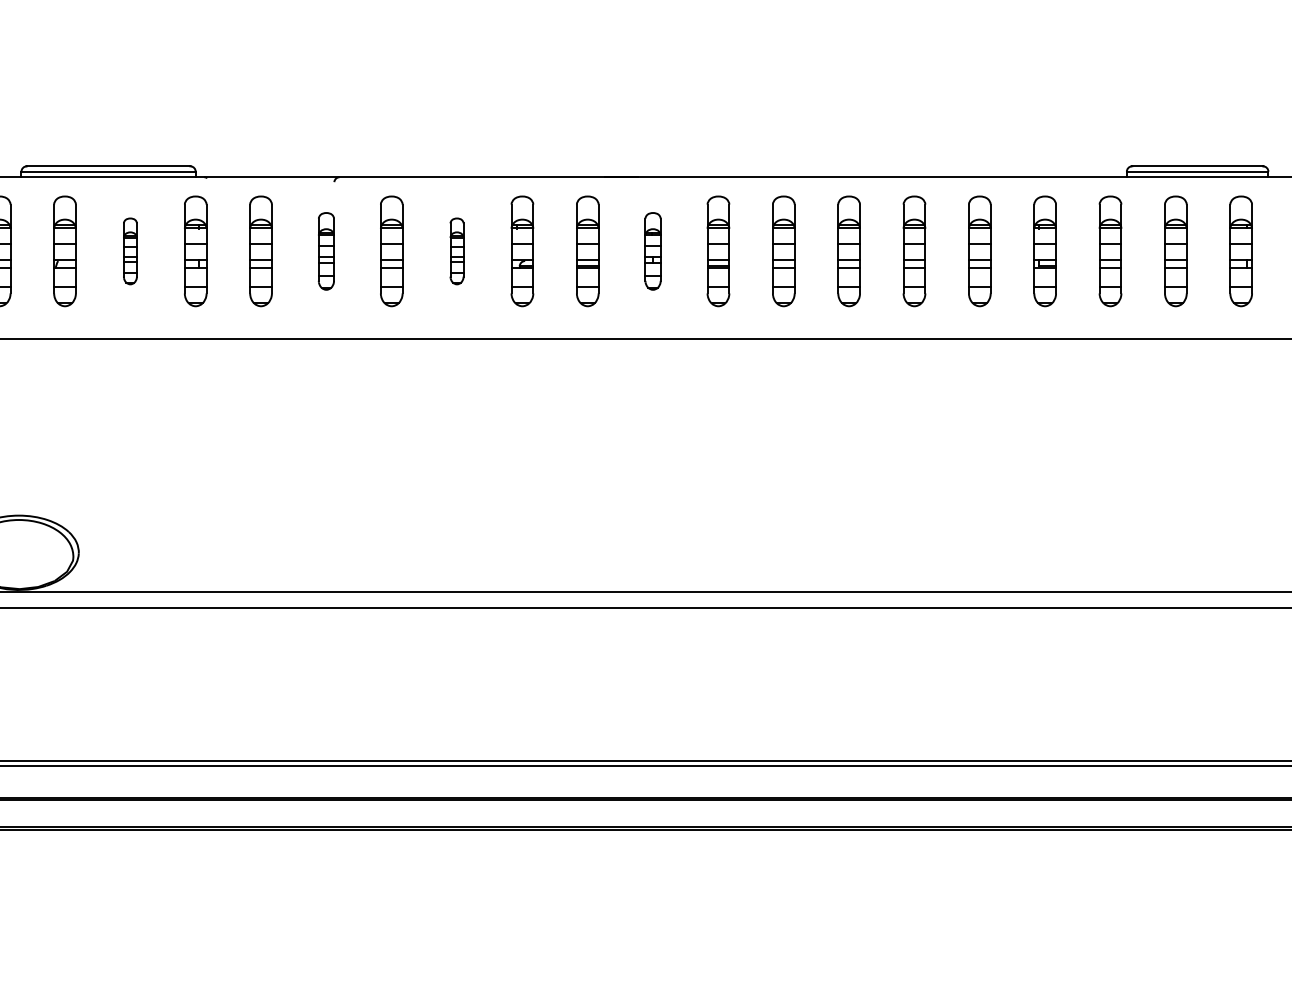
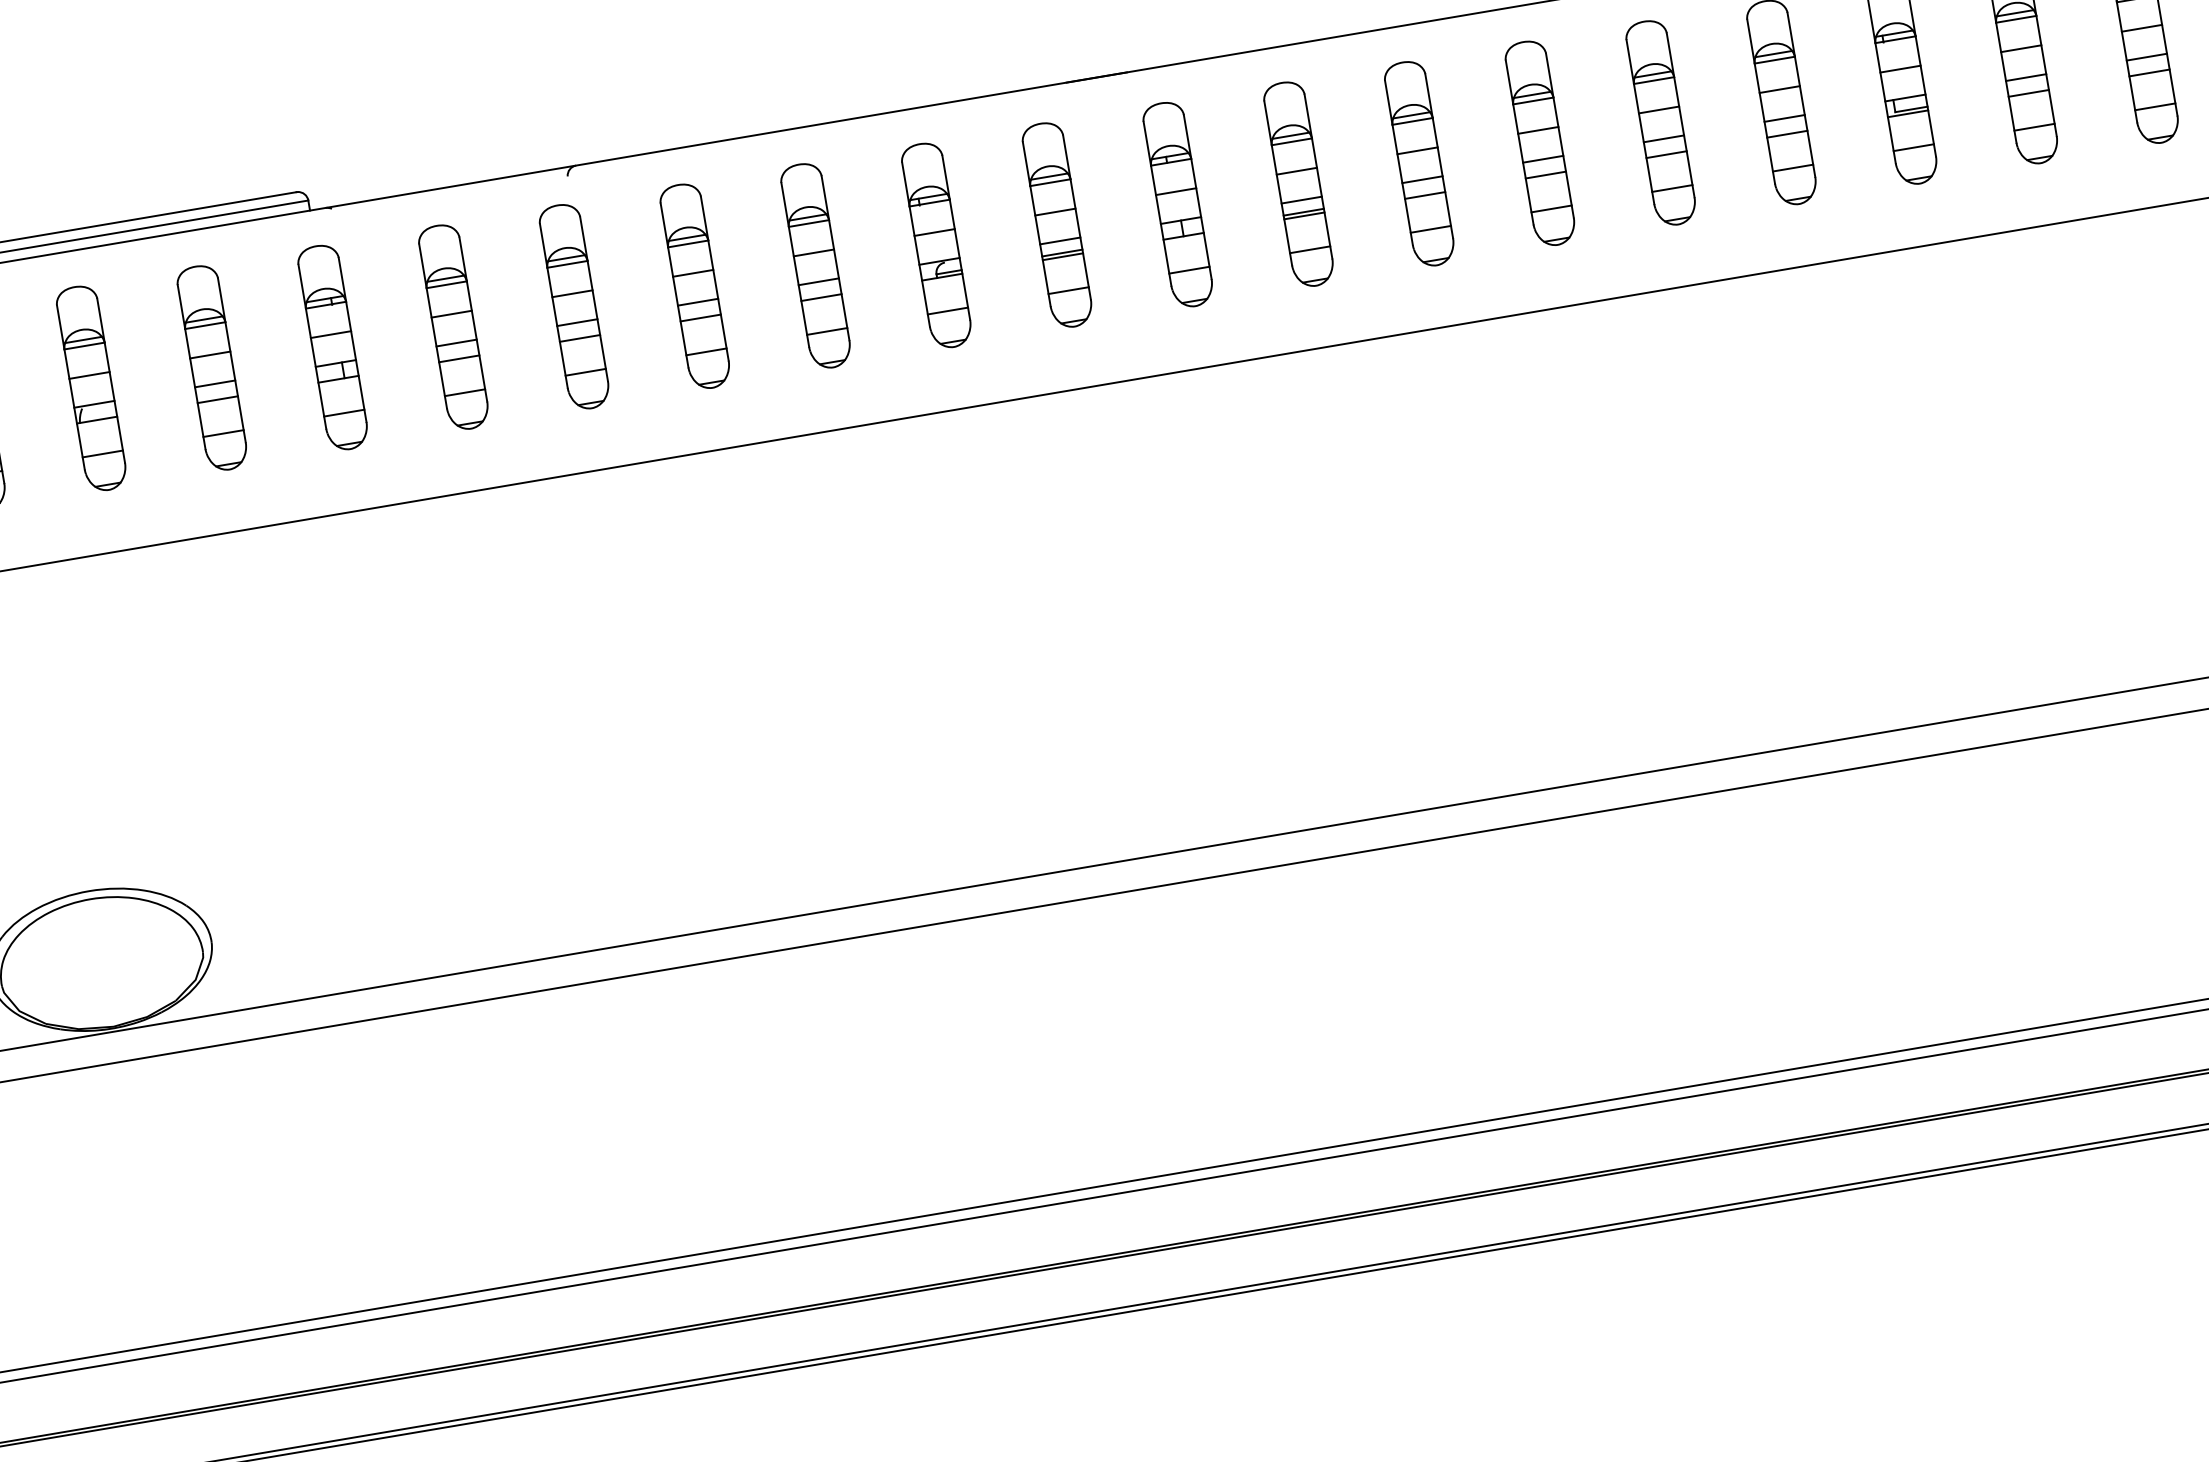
part: (130, 251) -> (212, 368), size x1.67
part: (326, 251) -> (574, 307), size x1.43
part: (456, 251) -> (815, 266), size x1.67
part: (652, 251) -> (1177, 205), size x1.43

